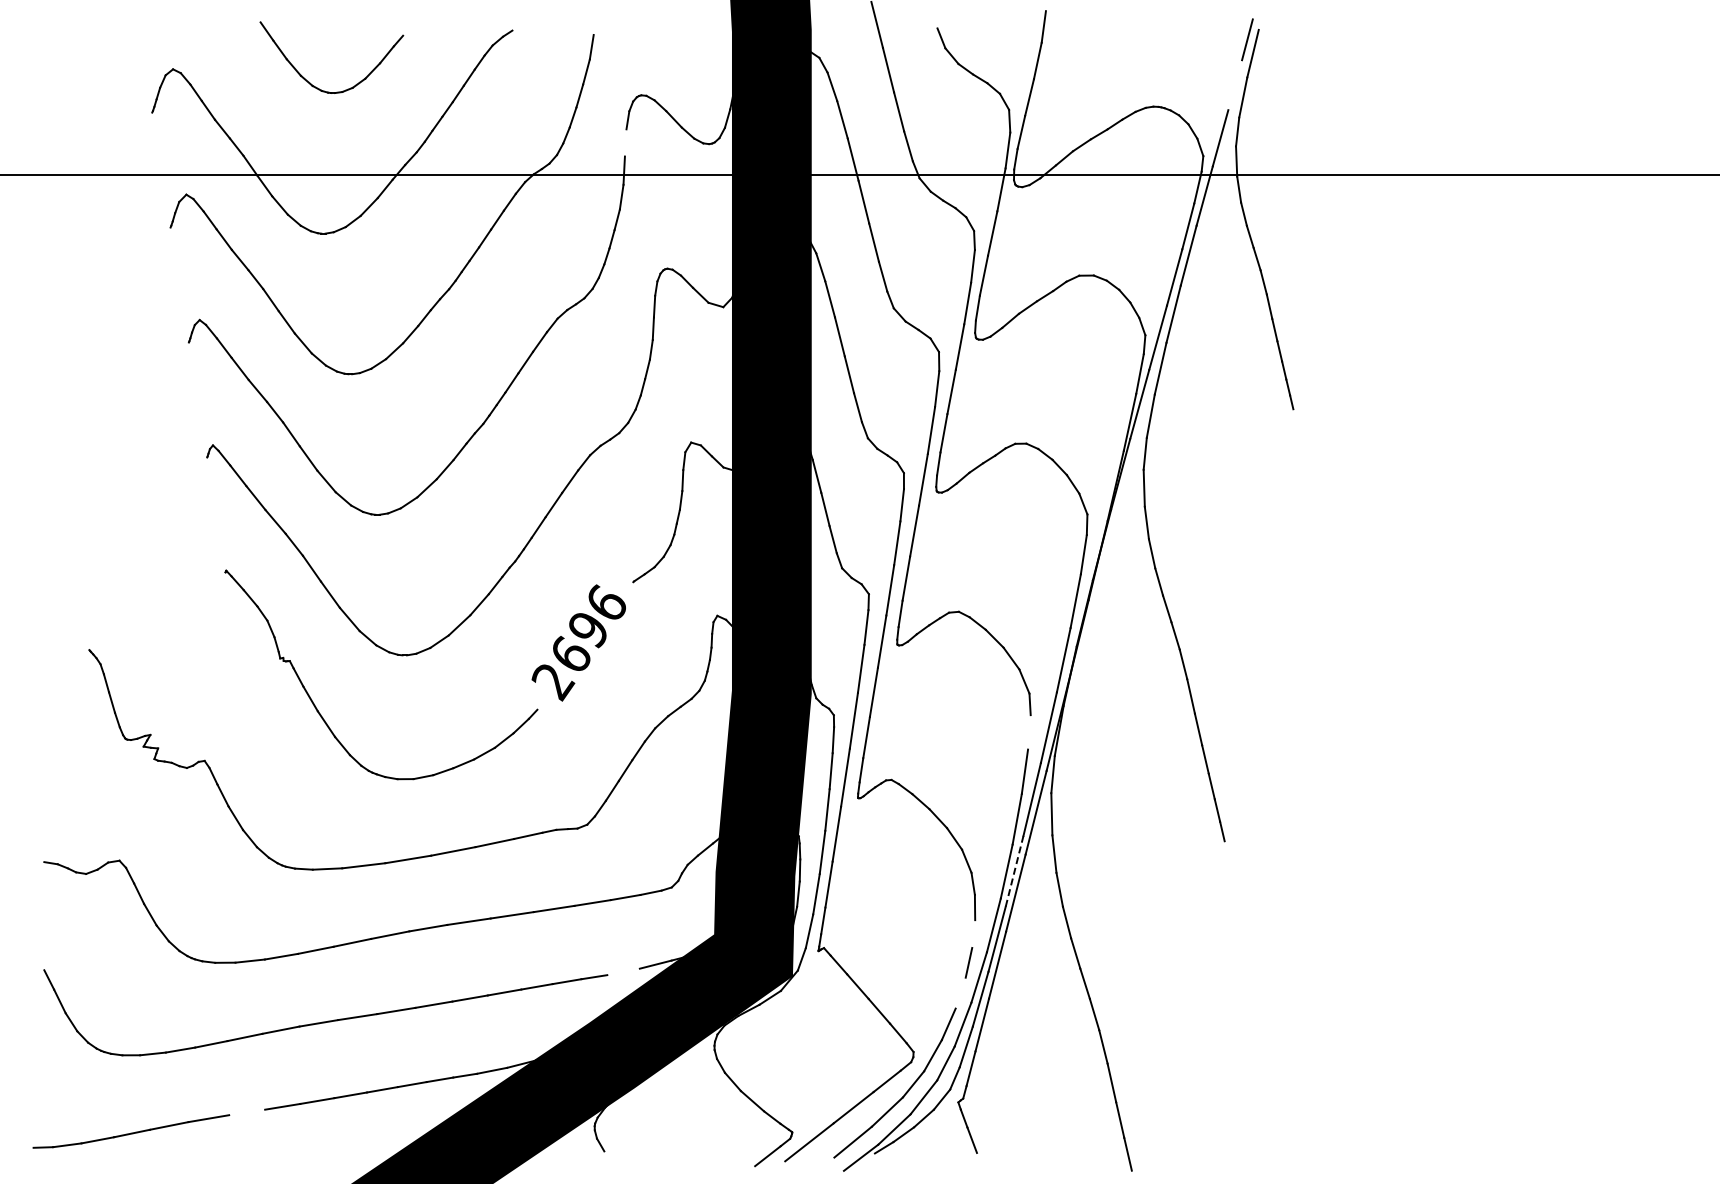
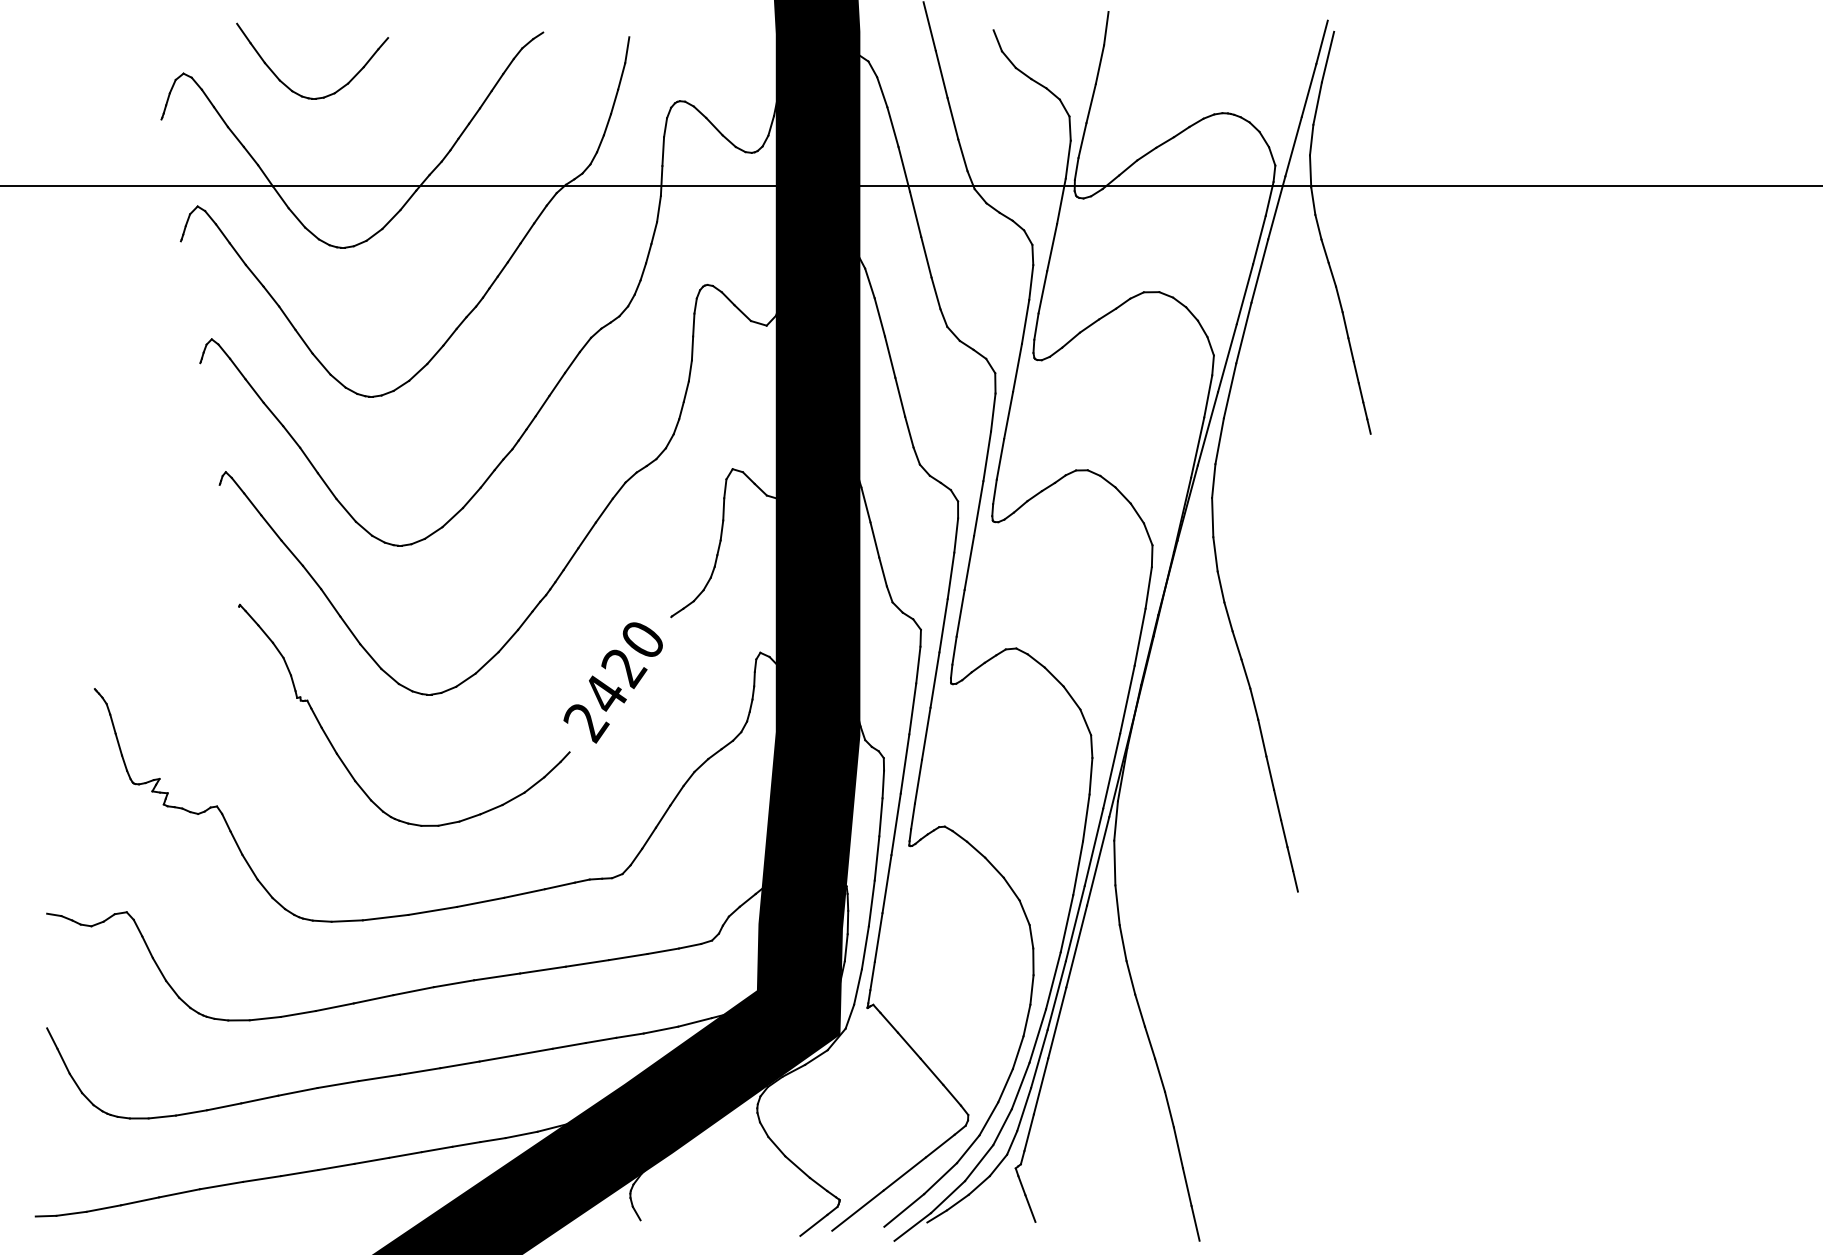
part: (309, 81) -> (288, 86), moved
line: (1235, 85) -> (1309, 90), added
line: (625, 142) -> (663, 151), added
text: (589, 627) -> (624, 665), 2696 -> 2420
line: (1029, 732) -> (1091, 776), added
line: (1014, 871) -> (1075, 923), dashed -> solid
line: (973, 933) -> (1031, 989), added
line: (623, 971) -> (660, 1029), added
line: (960, 992) -> (1017, 1051), added
line: (247, 1112) -> (262, 1179), added

